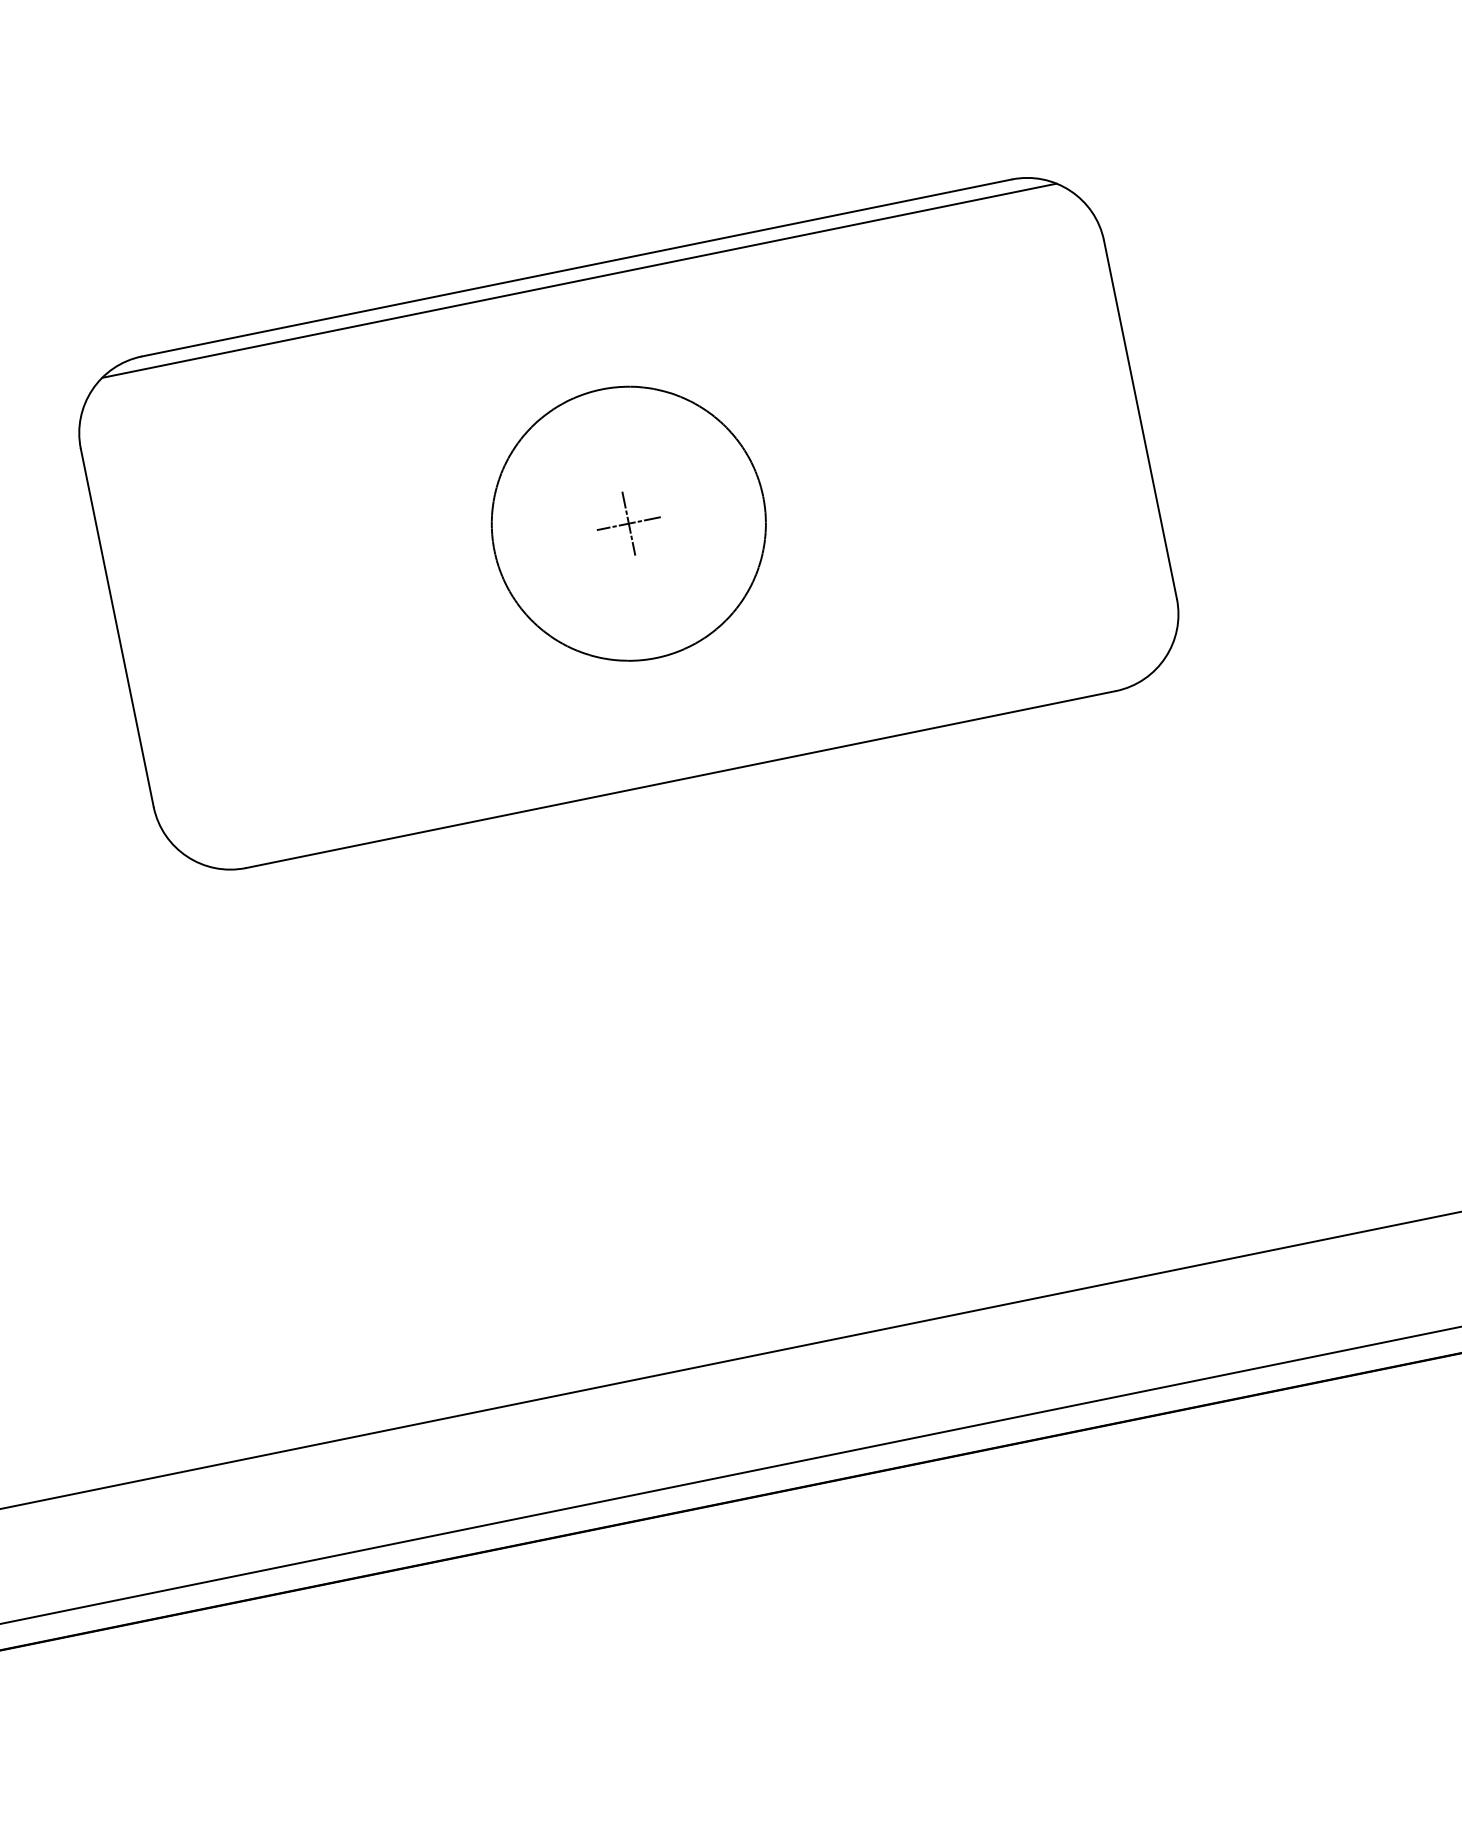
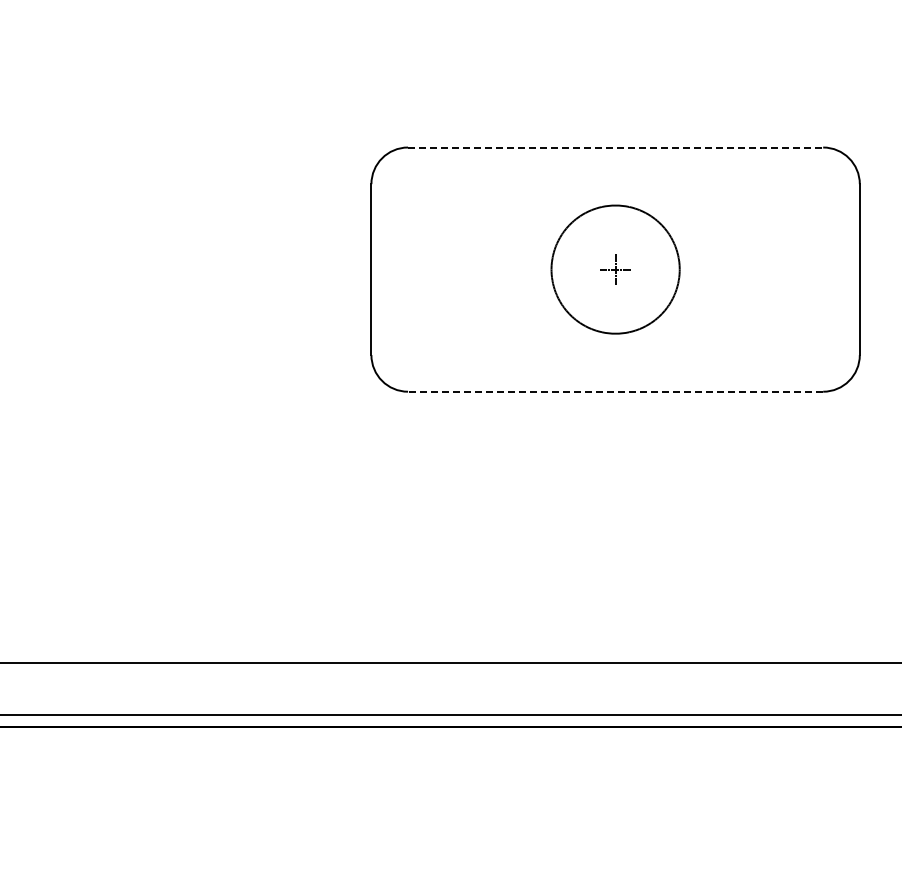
line: (576, 267) -> (615, 147), solid -> dashed
line: (579, 280) -> (615, 153), removed
line: (680, 779) -> (615, 391), solid -> dashed

